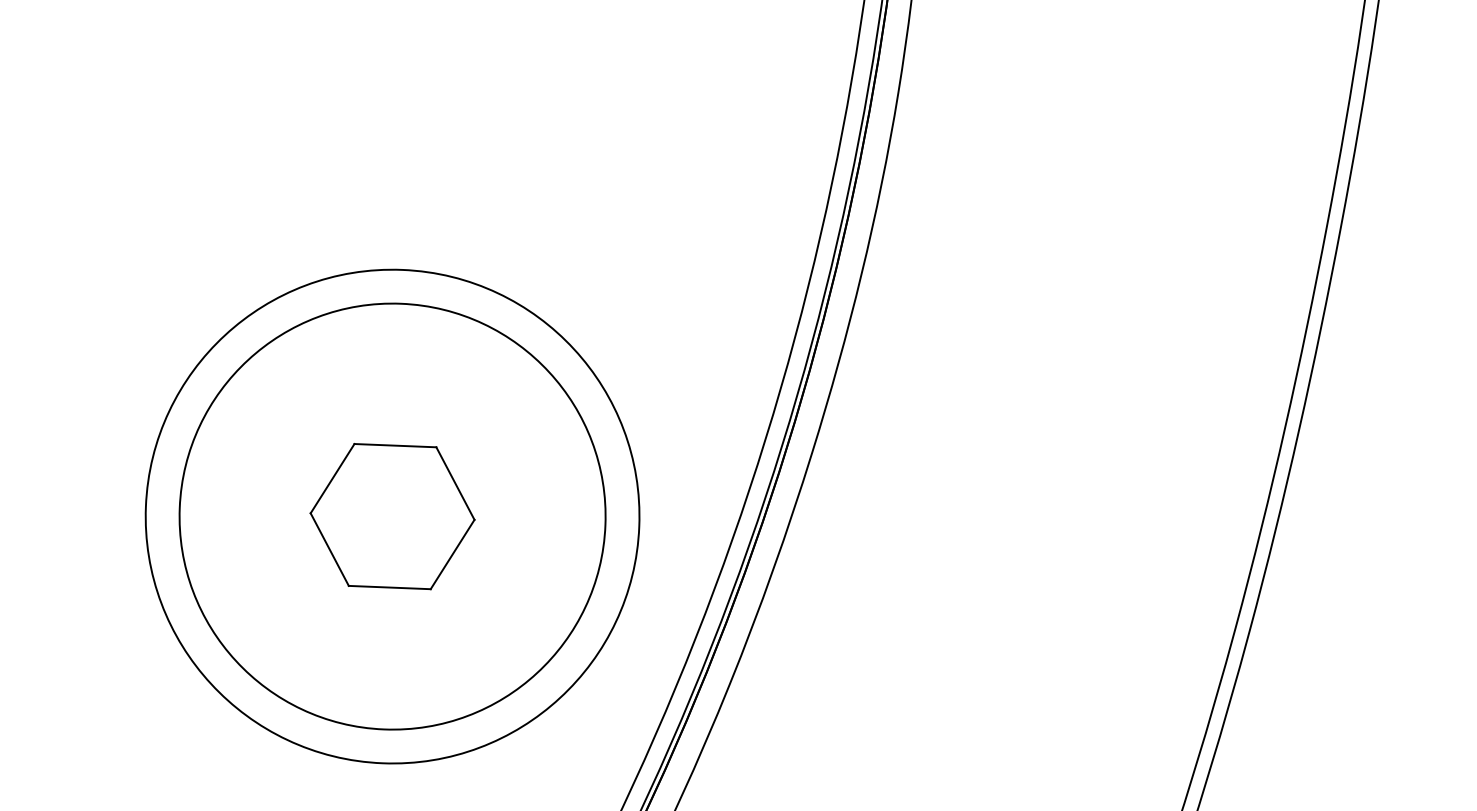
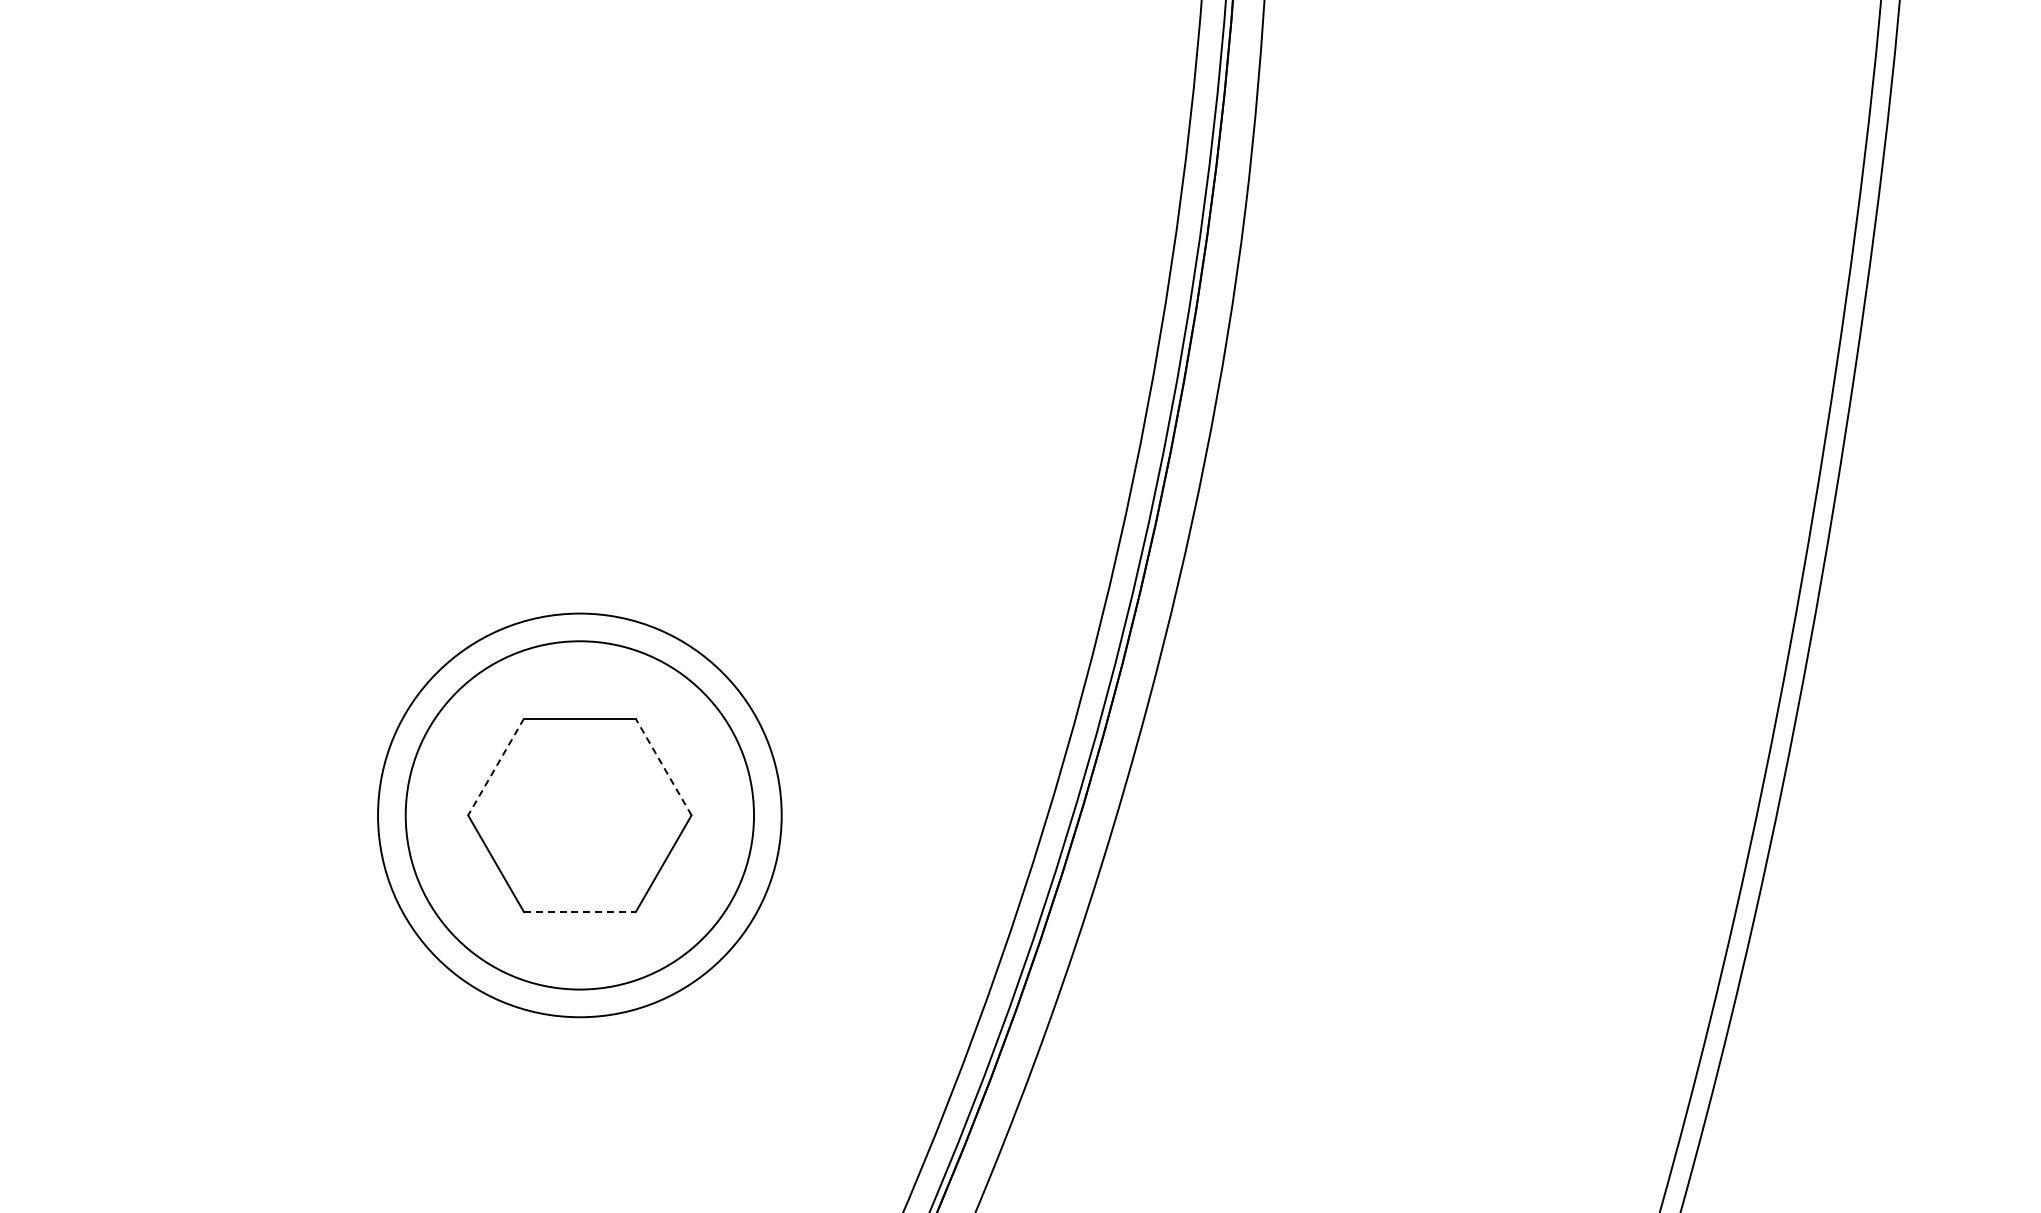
line: (332, 479) -> (496, 767), solid -> dashed
line: (455, 483) -> (663, 767), solid -> dashed
circle: (392, 516) -> (579, 815), size x0.6
circle: (392, 516) -> (579, 815), size x0.6
line: (389, 587) -> (579, 912), solid -> dashed

